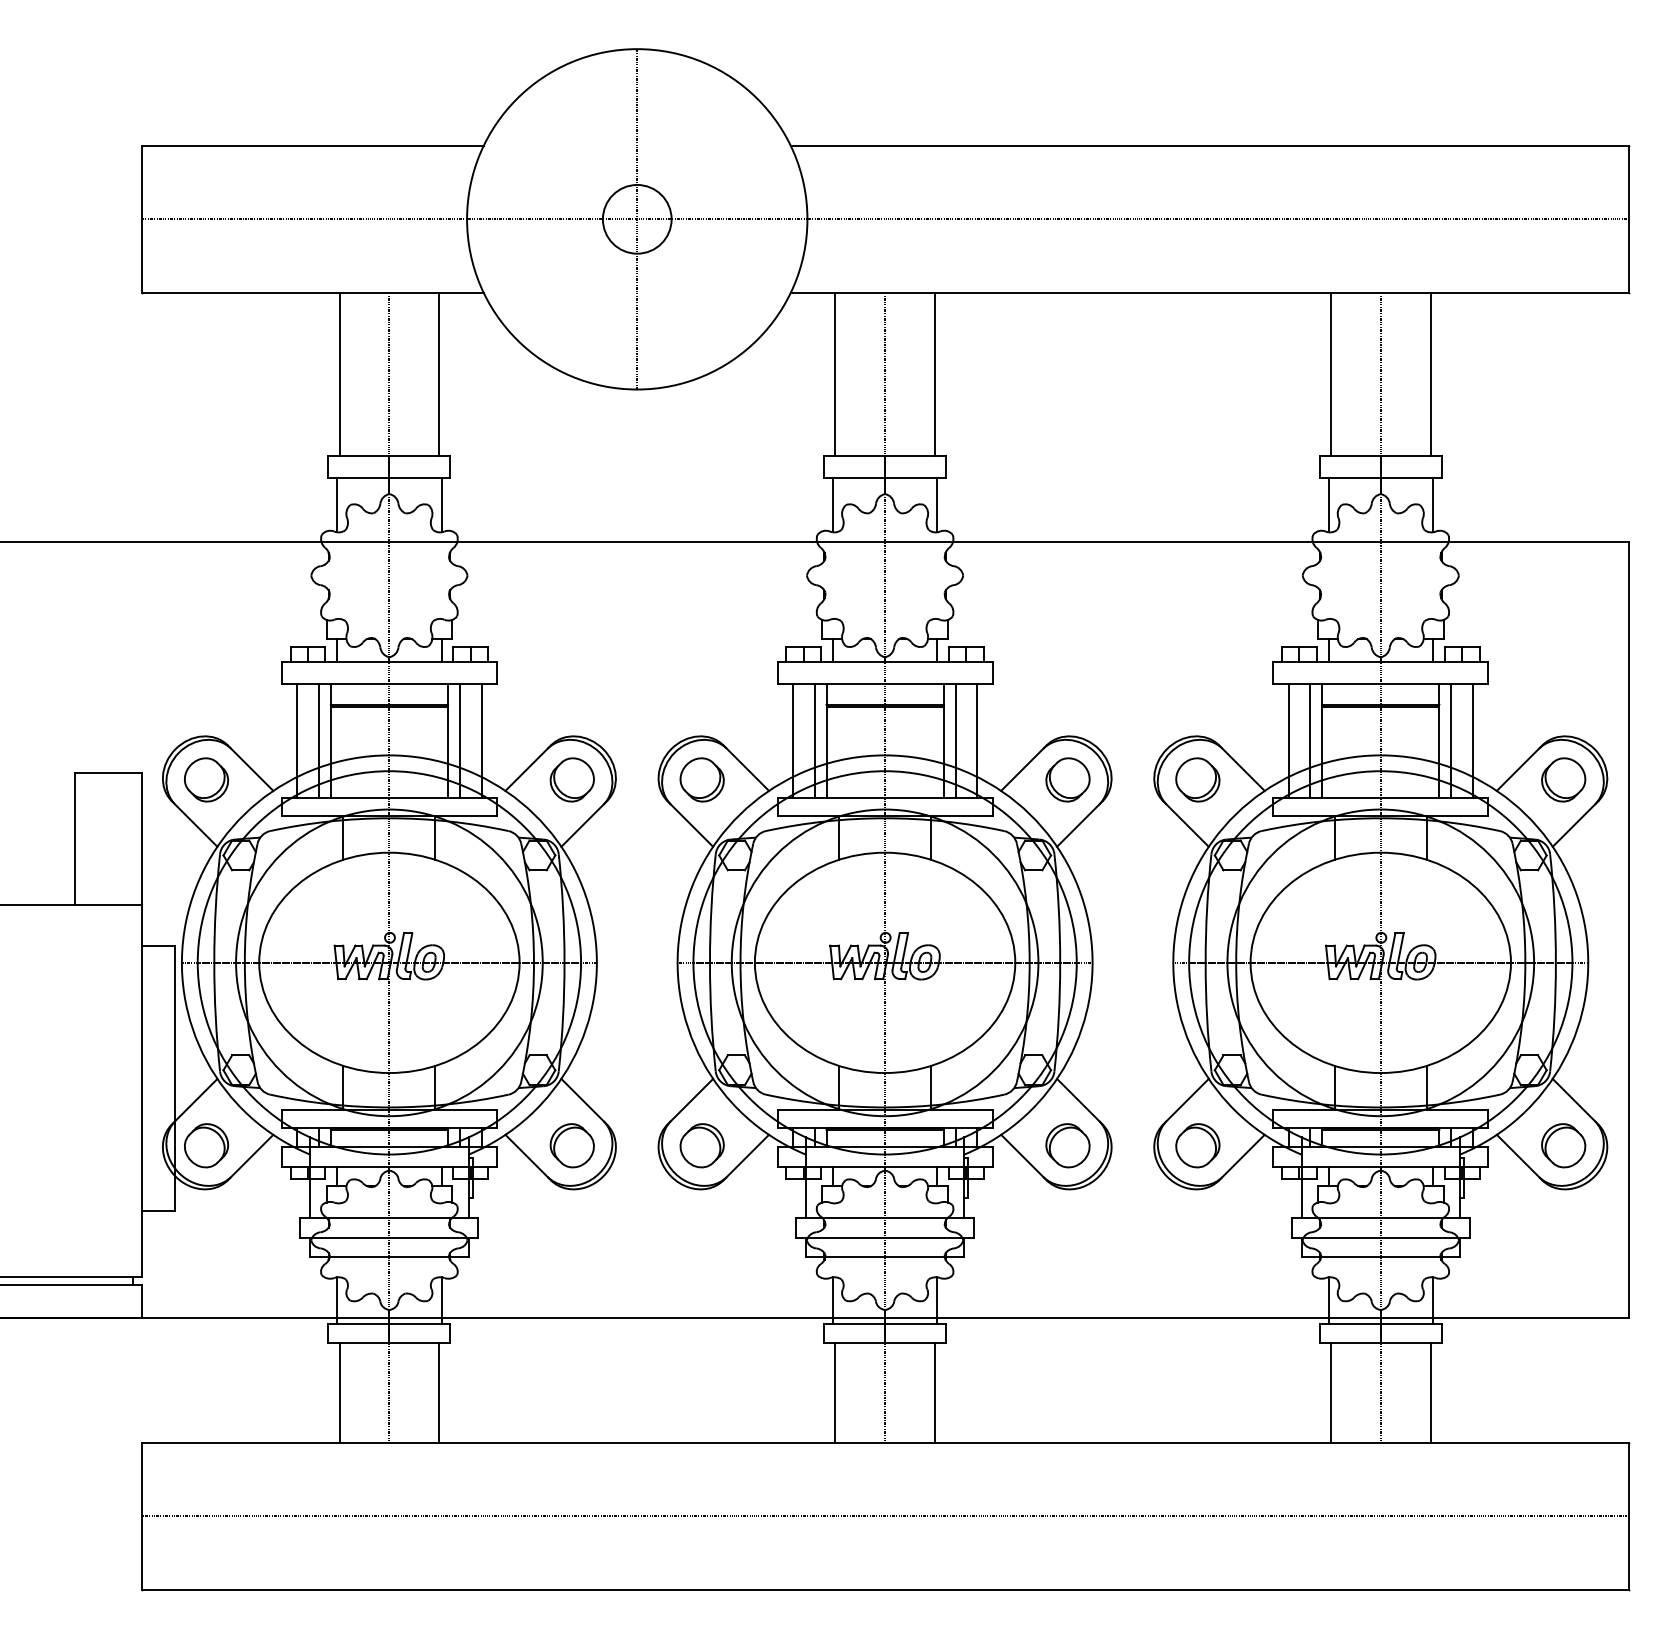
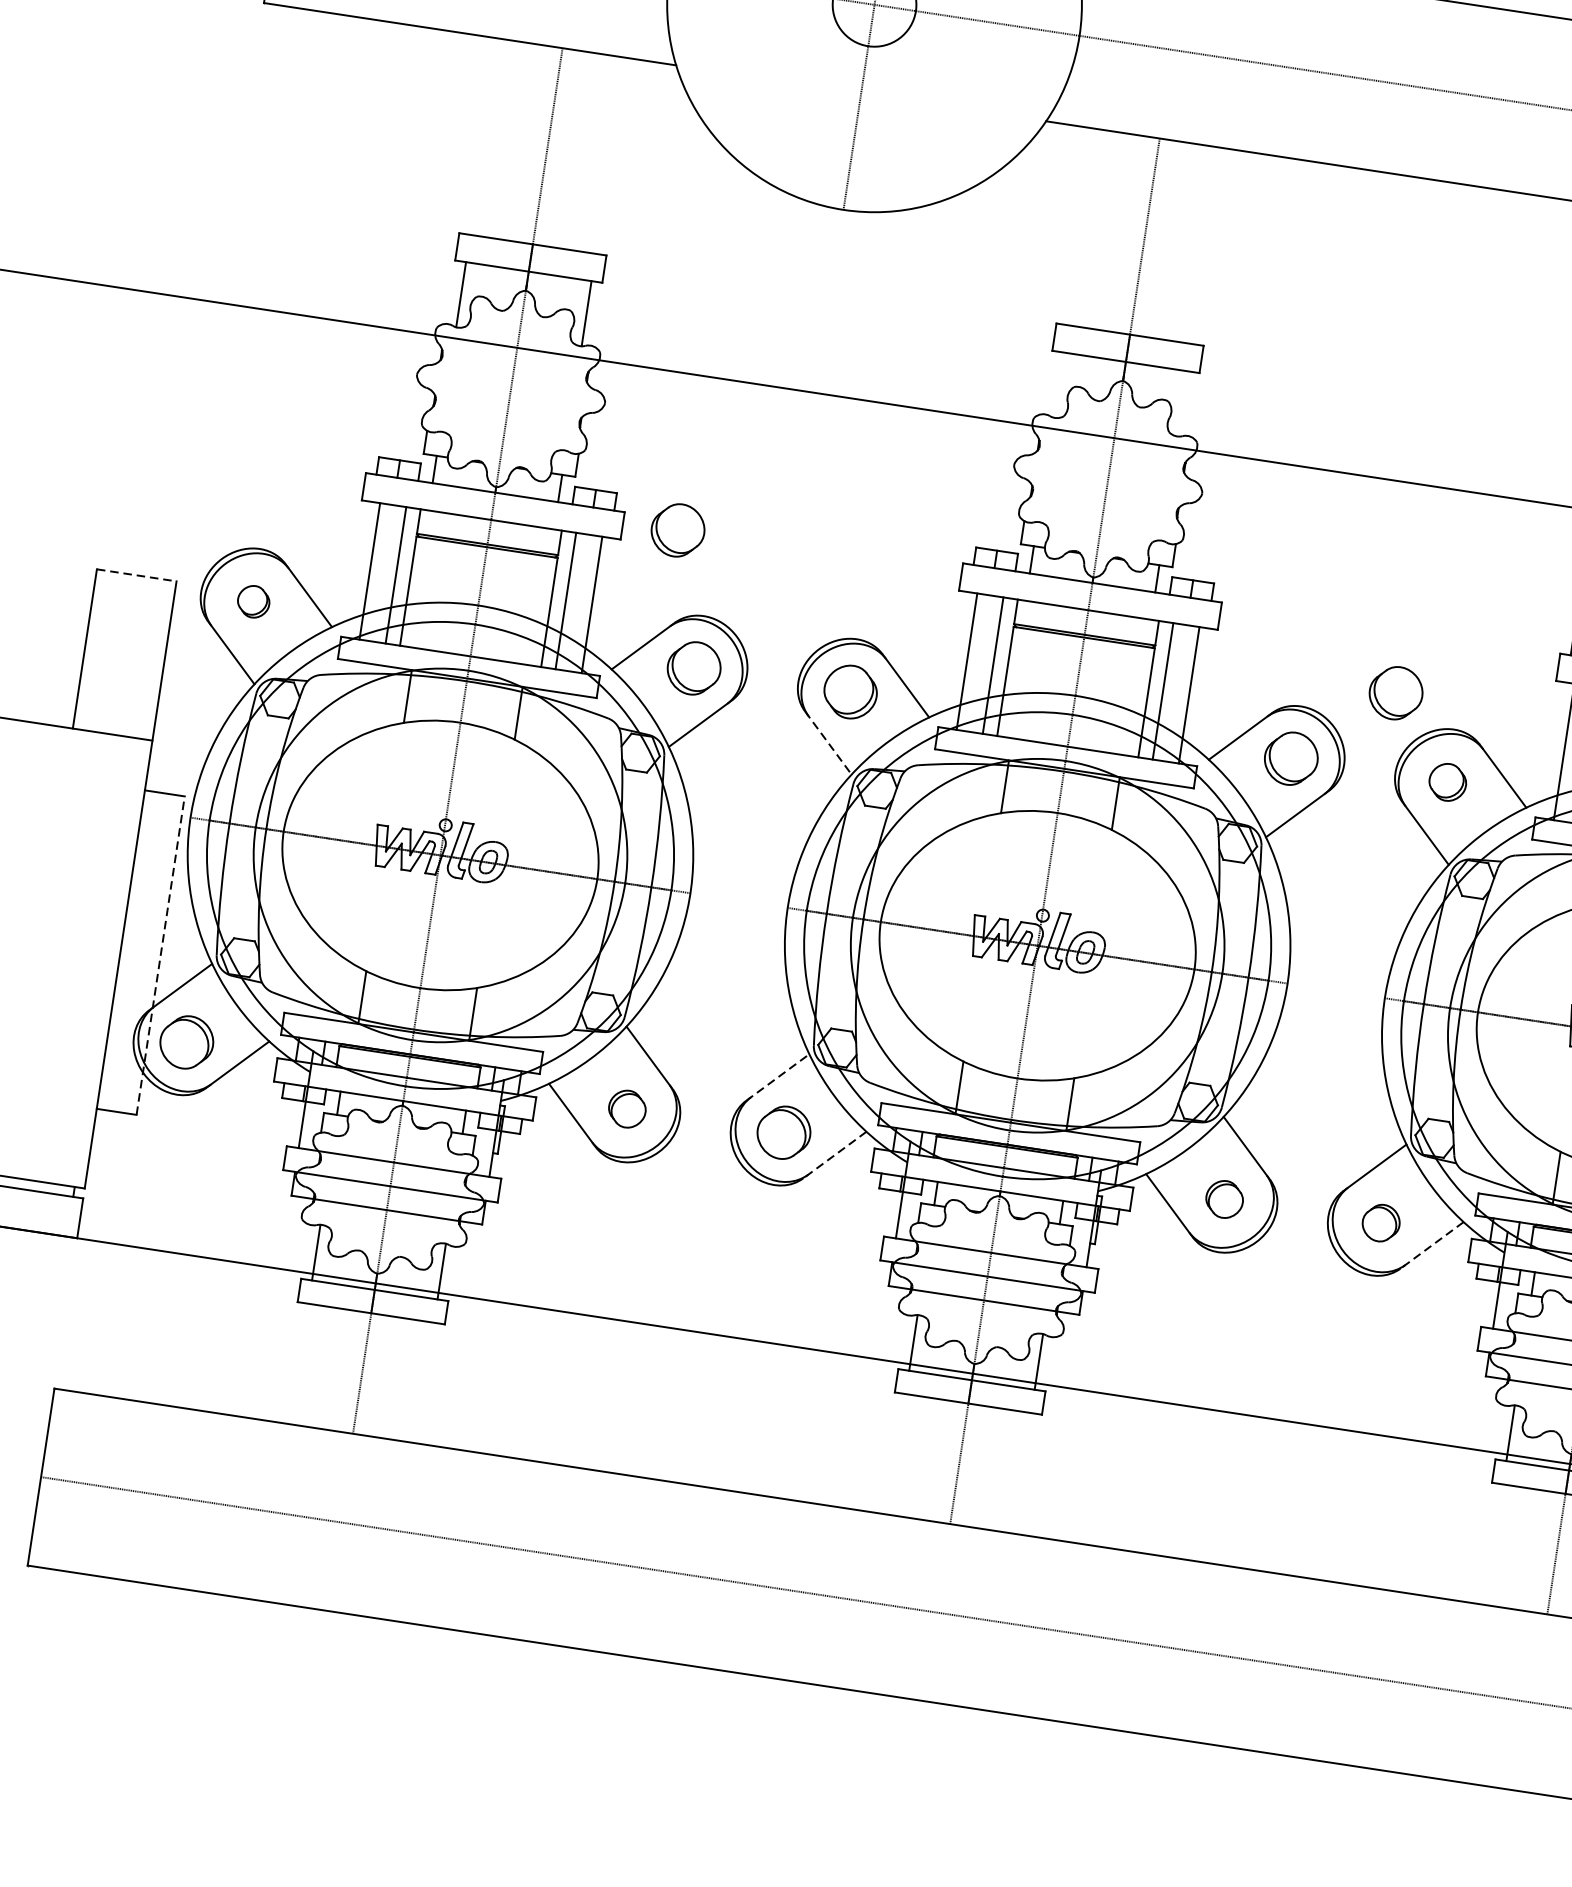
line: (339, 373) -> (487, 136), removed
line: (439, 373) -> (608, 154), removed
line: (835, 373) -> (1085, 226), removed
line: (934, 373) -> (1204, 244), removed
line: (833, 505) -> (1058, 385), removed
line: (937, 505) -> (1184, 404), removed
part: (541, 669) -> (677, 529), added
part: (1144, 713) -> (1395, 692), added
line: (109, 772) -> (137, 575), solid -> dashed
part: (206, 779) -> (253, 601), size x0.6
part: (1197, 779) -> (1447, 781), size x0.7
line: (690, 824) -> (828, 743), solid -> dashed
line: (174, 1078) -> (160, 955), solid -> dashed
line: (690, 1101) -> (777, 1077), solid -> dashed
part: (571, 1145) -> (626, 1108), size x0.7
part: (1067, 1145) -> (1224, 1198), size x0.7
part: (1197, 1145) -> (1380, 1222), size x0.7
line: (745, 1157) -> (834, 1154), solid -> dashed
line: (1241, 1157) -> (1431, 1245), solid -> dashed
line: (339, 1392) -> (302, 1363), removed
line: (439, 1392) -> (422, 1382), removed
line: (835, 1392) -> (899, 1454), removed
line: (934, 1392) -> (1018, 1472), removed
line: (1330, 1392) -> (1495, 1544), removed

